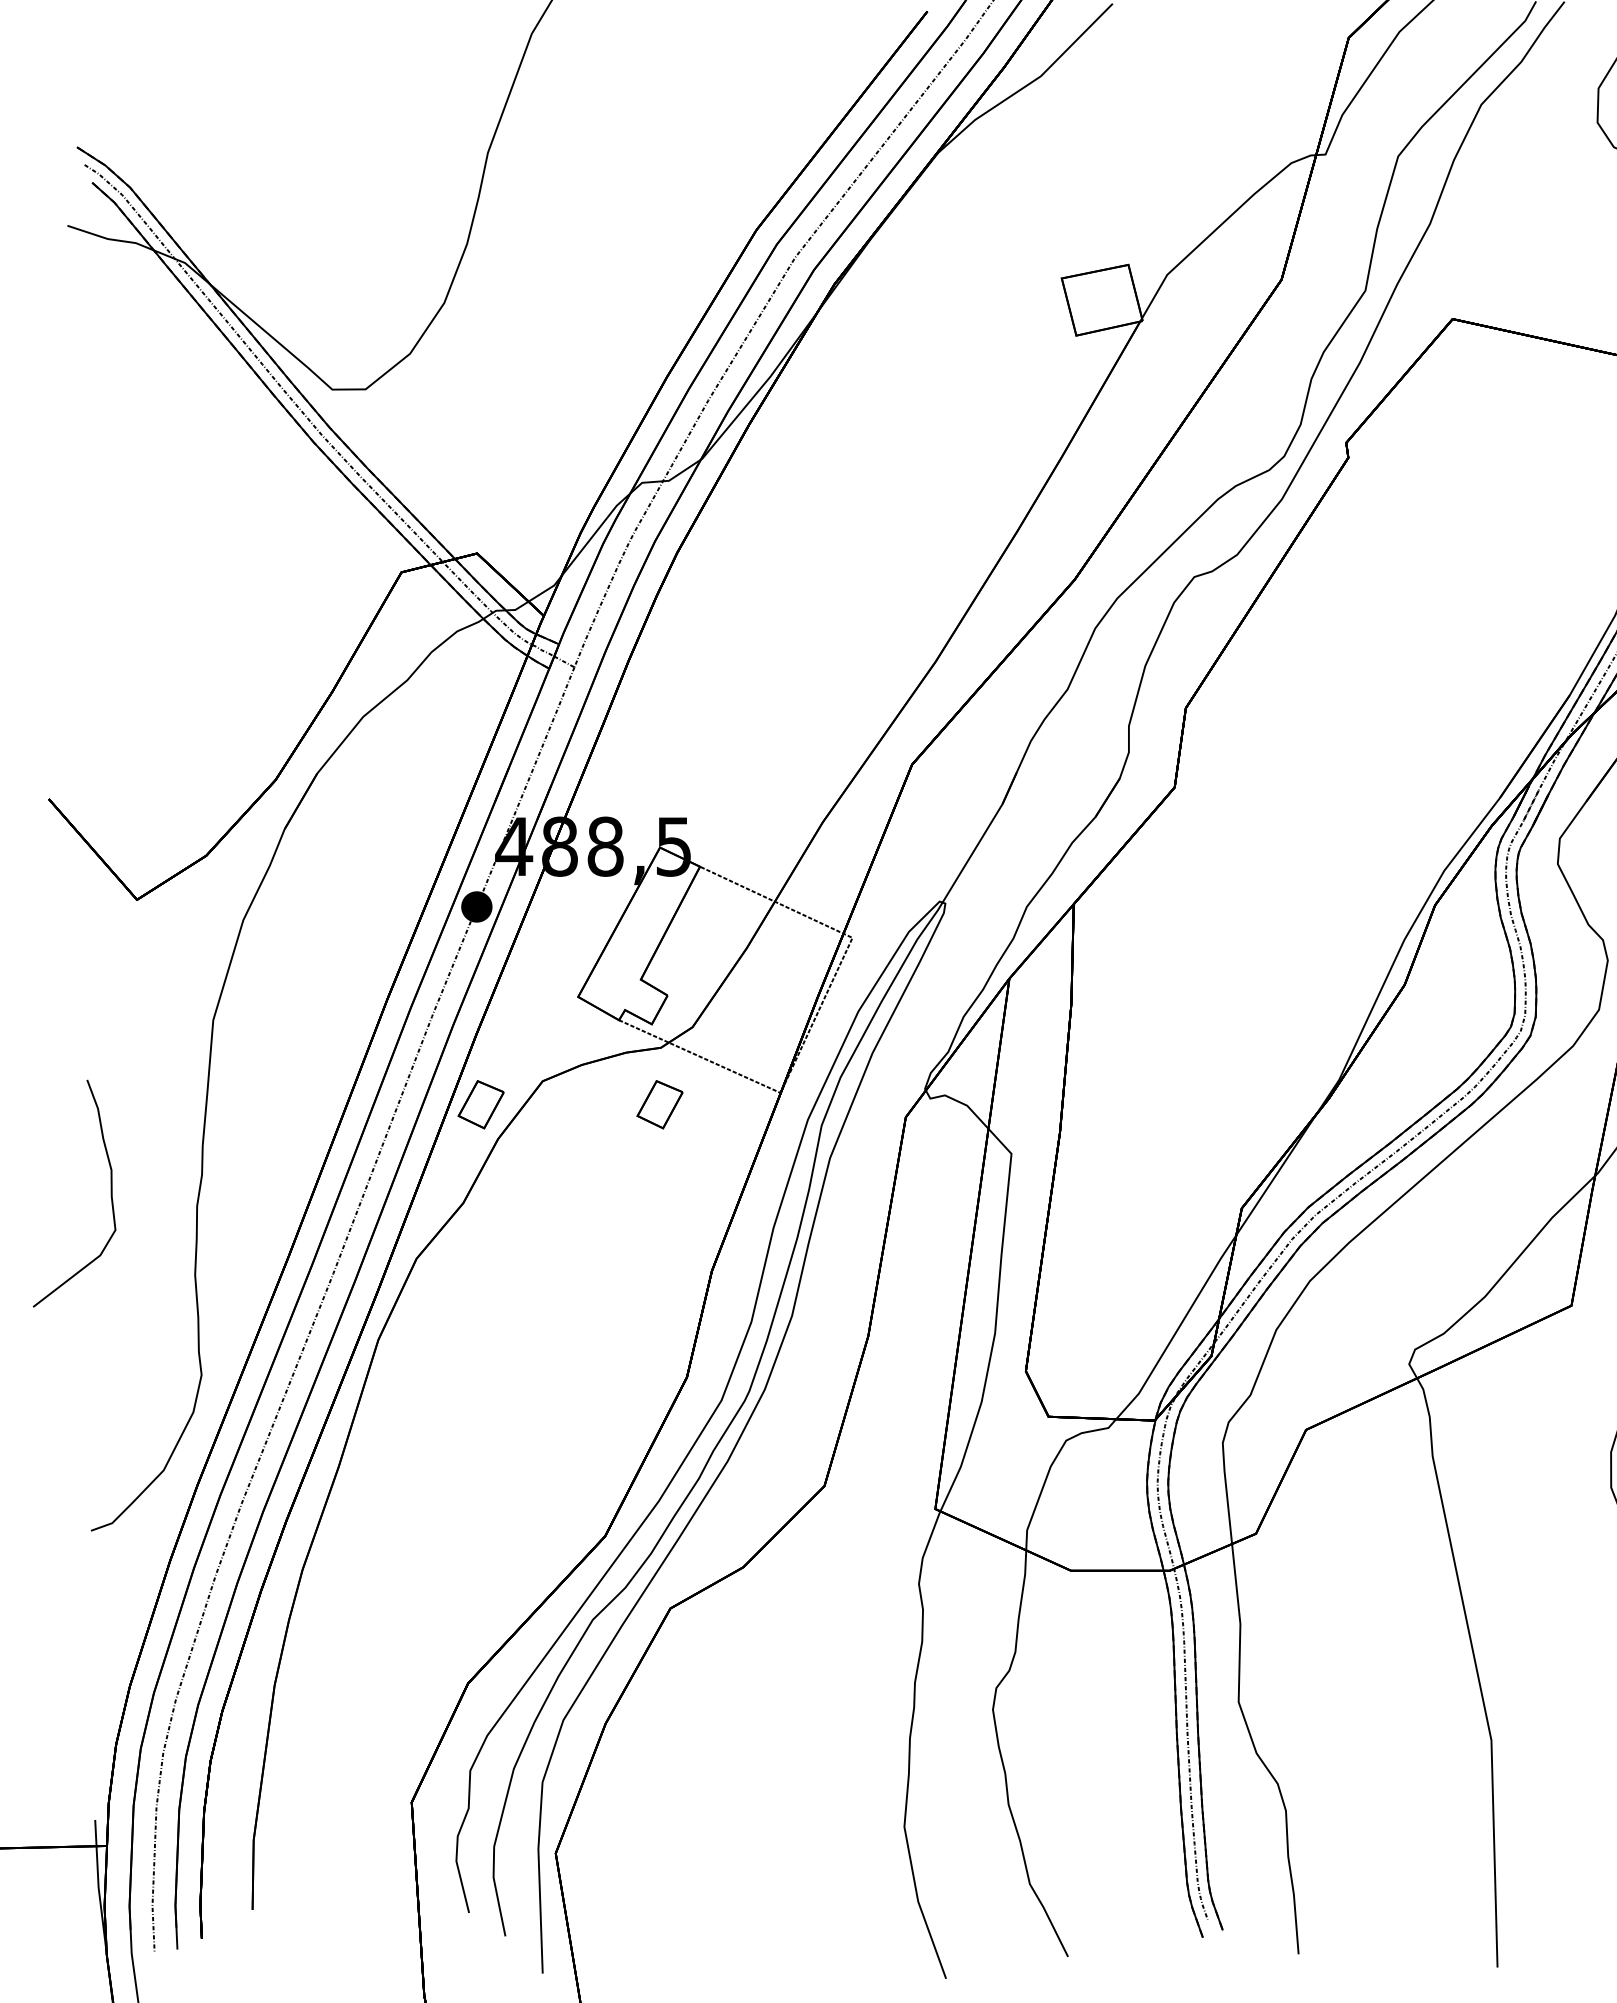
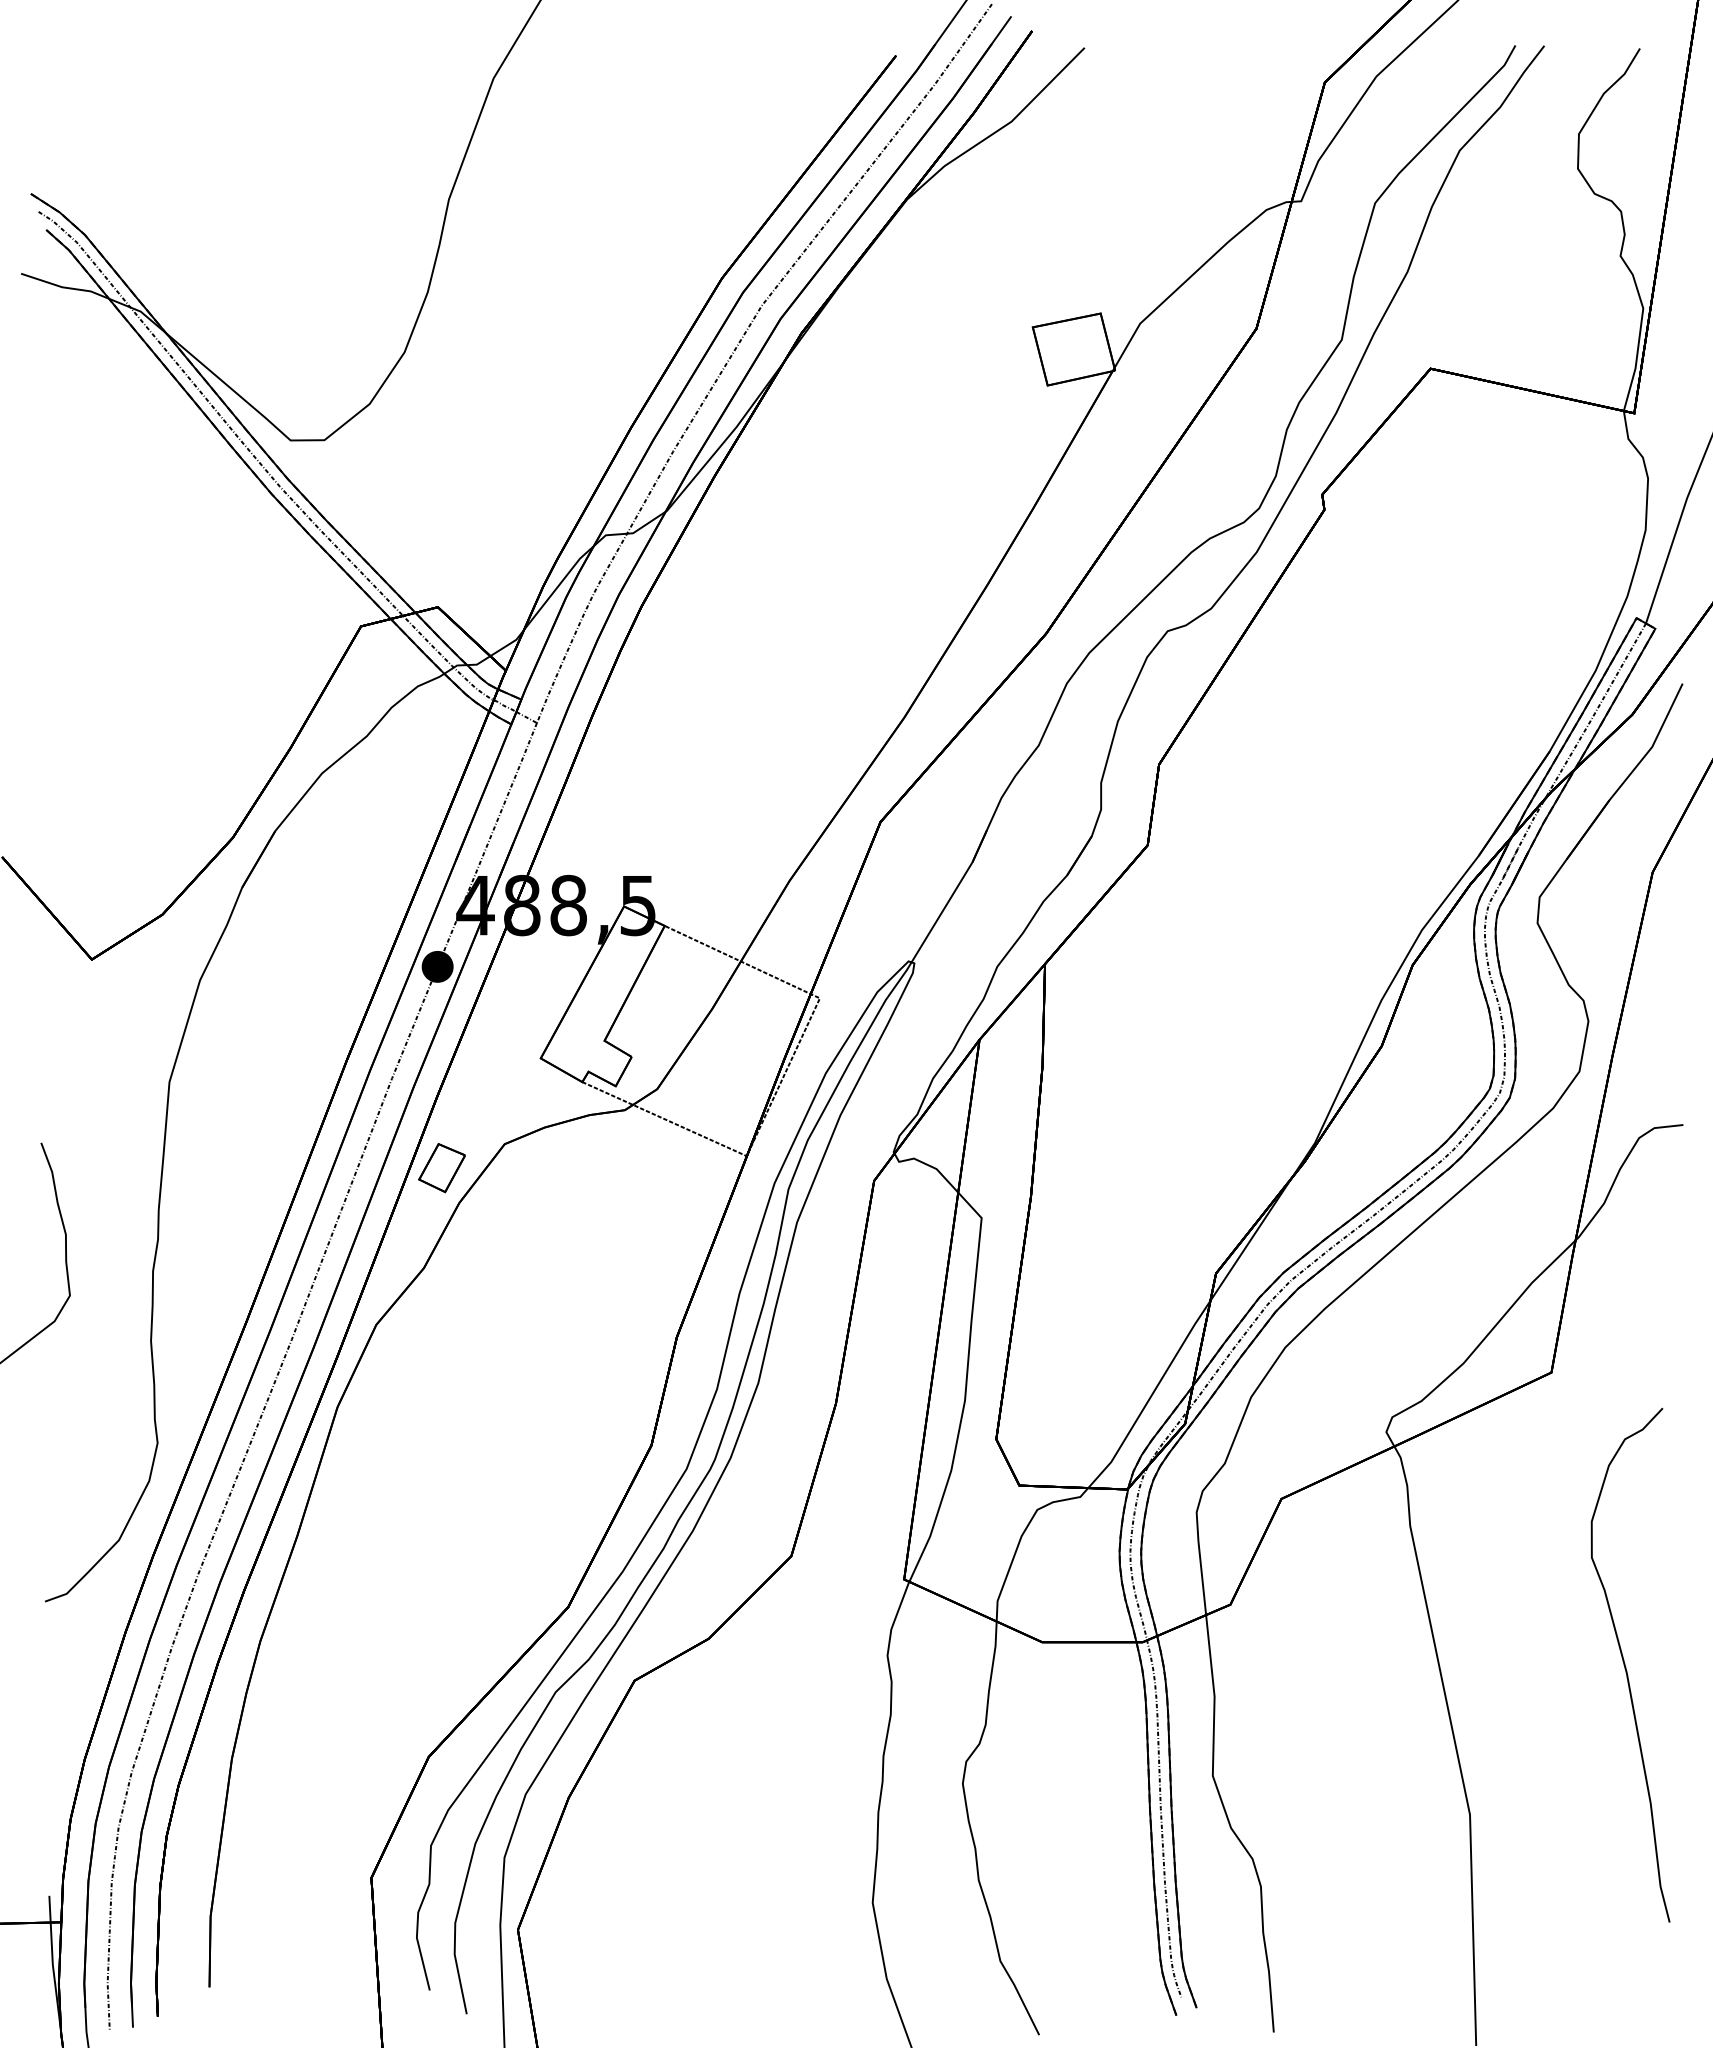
part: (659, 1105) -> (623, 1168), removed

